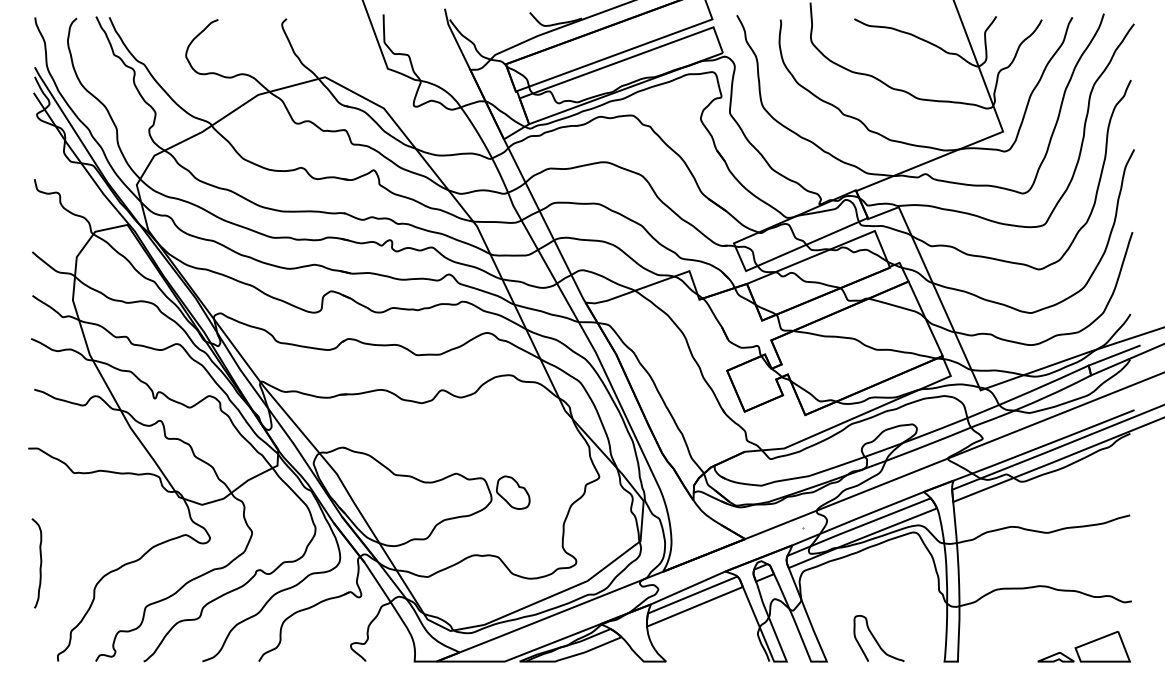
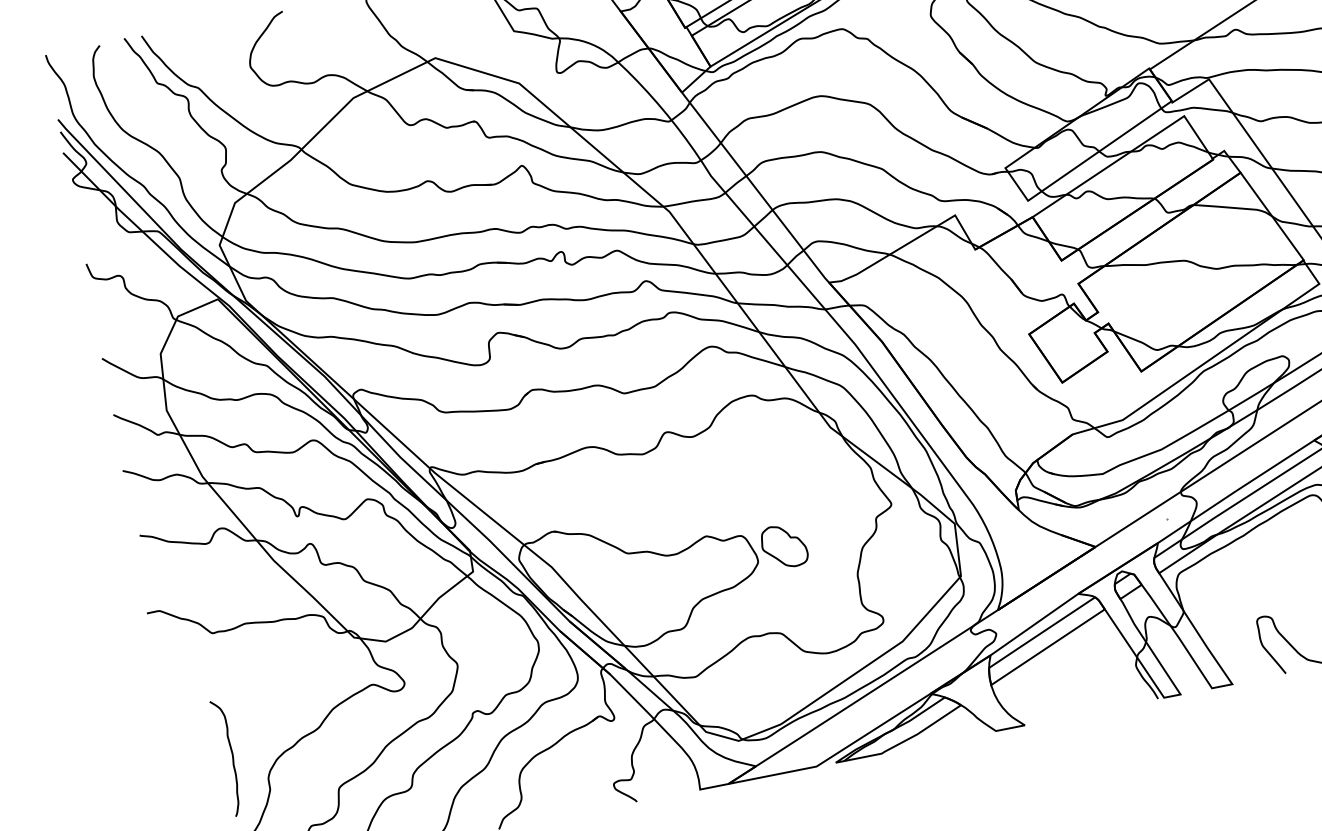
curve: (40, 563) -> (232, 757), moved

